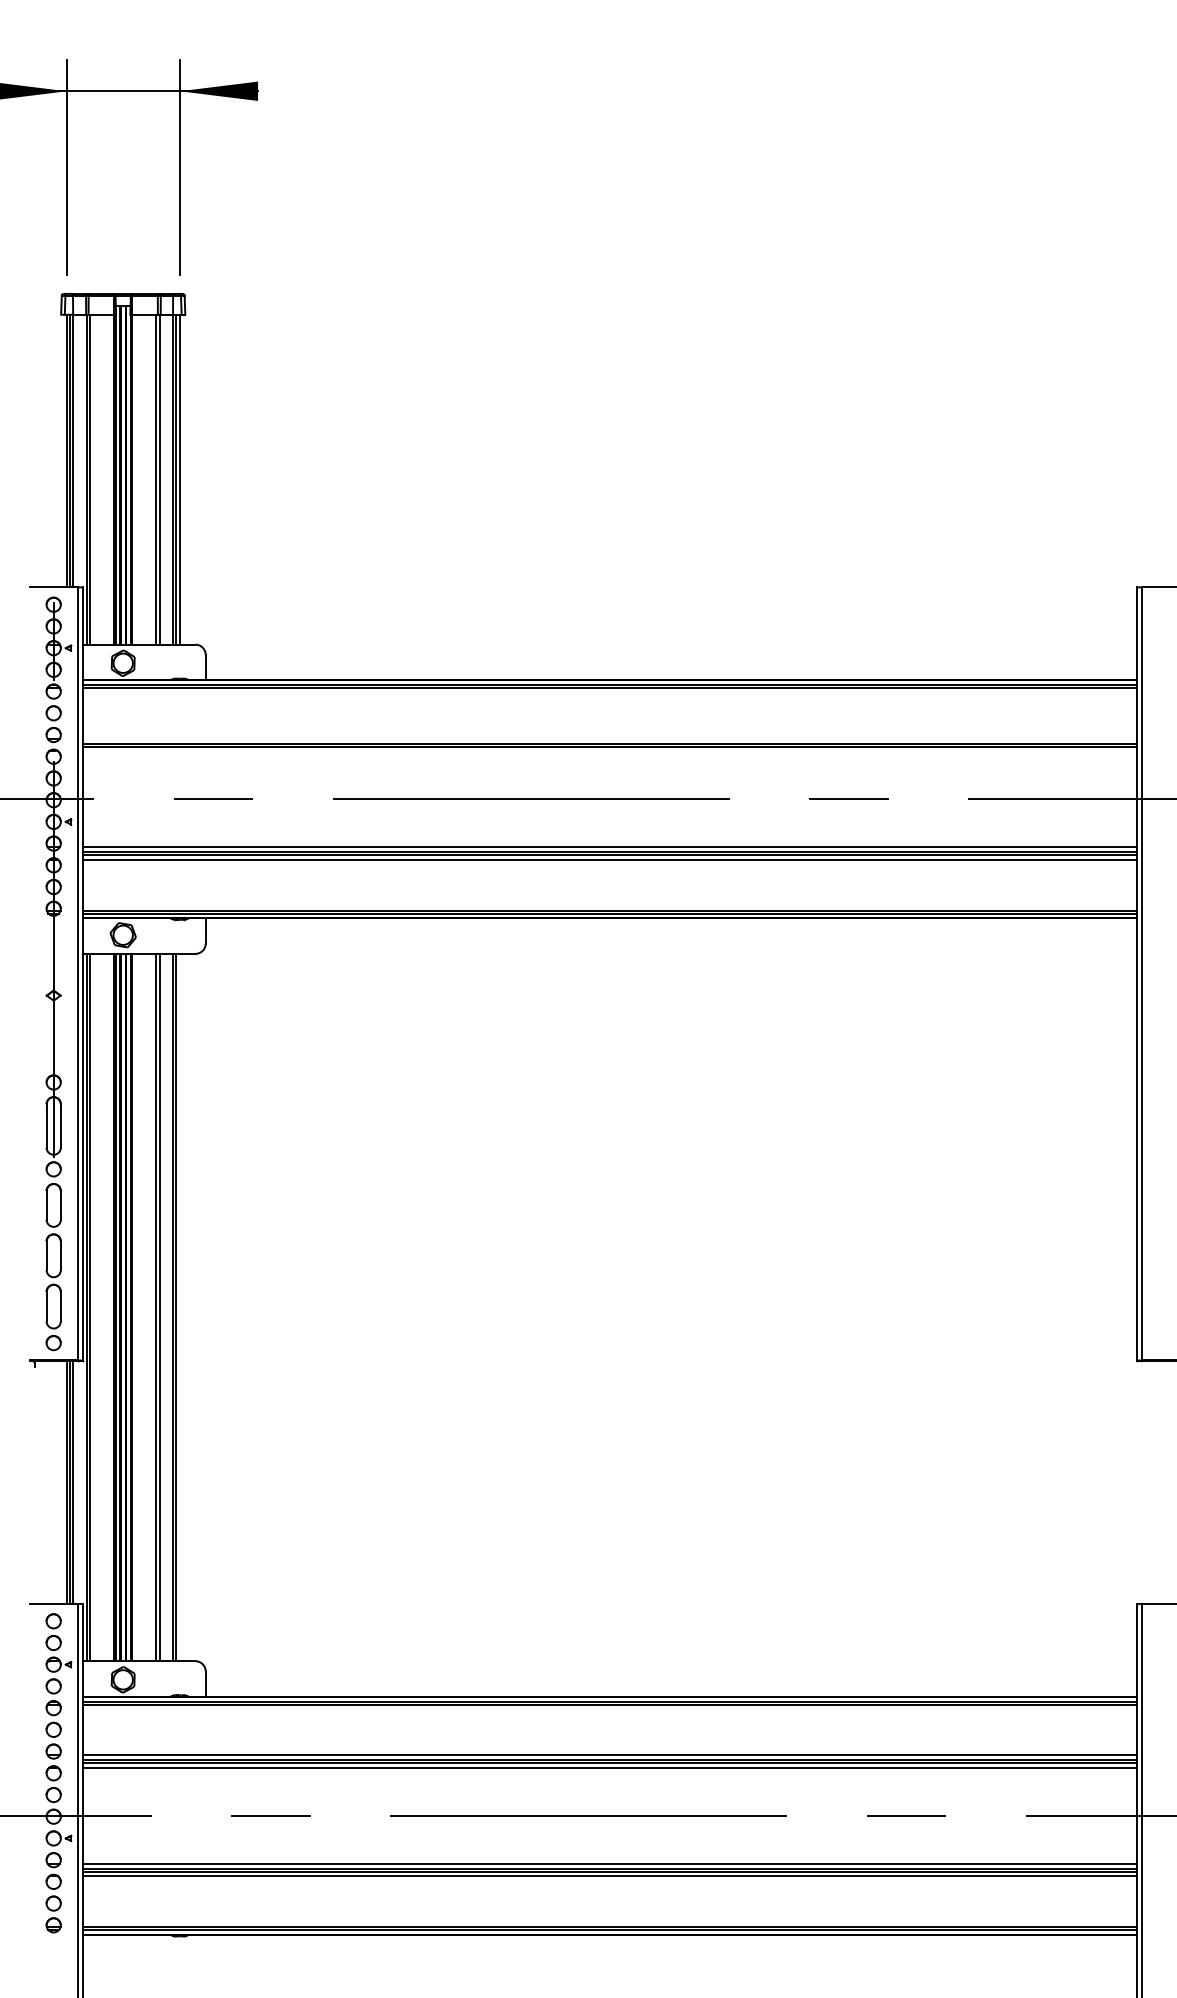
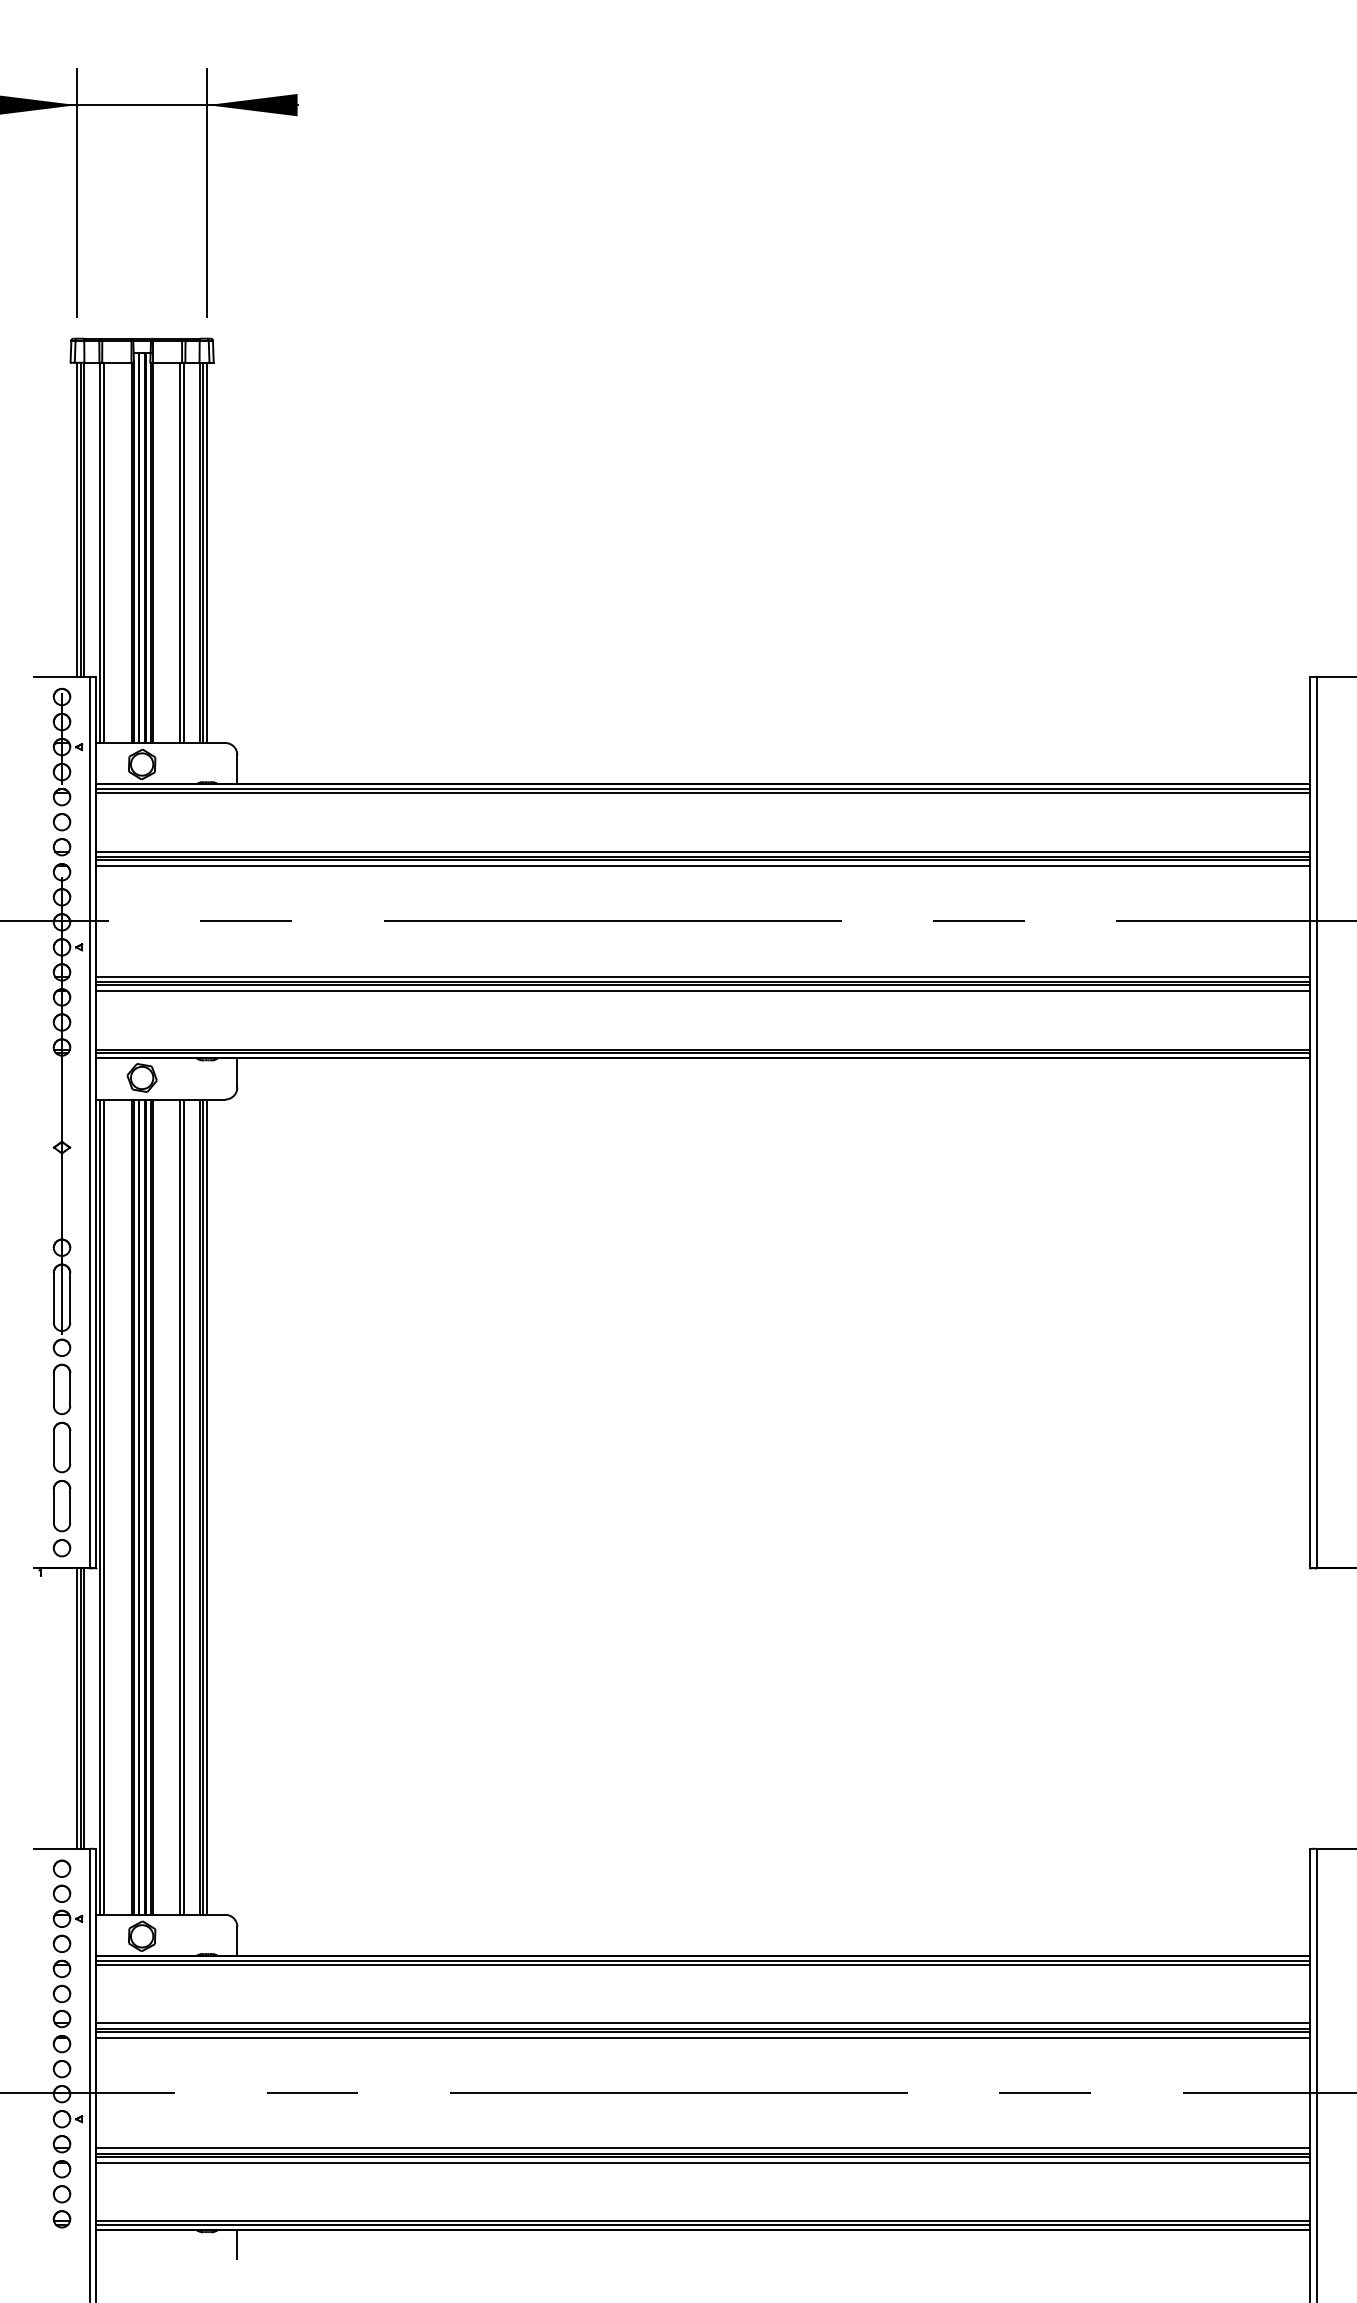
line: (609, 738) -> (702, 851), added
line: (609, 750) -> (702, 865), added
line: (179, 1306) -> (207, 1506), added
line: (205, 1947) -> (237, 2244), added

